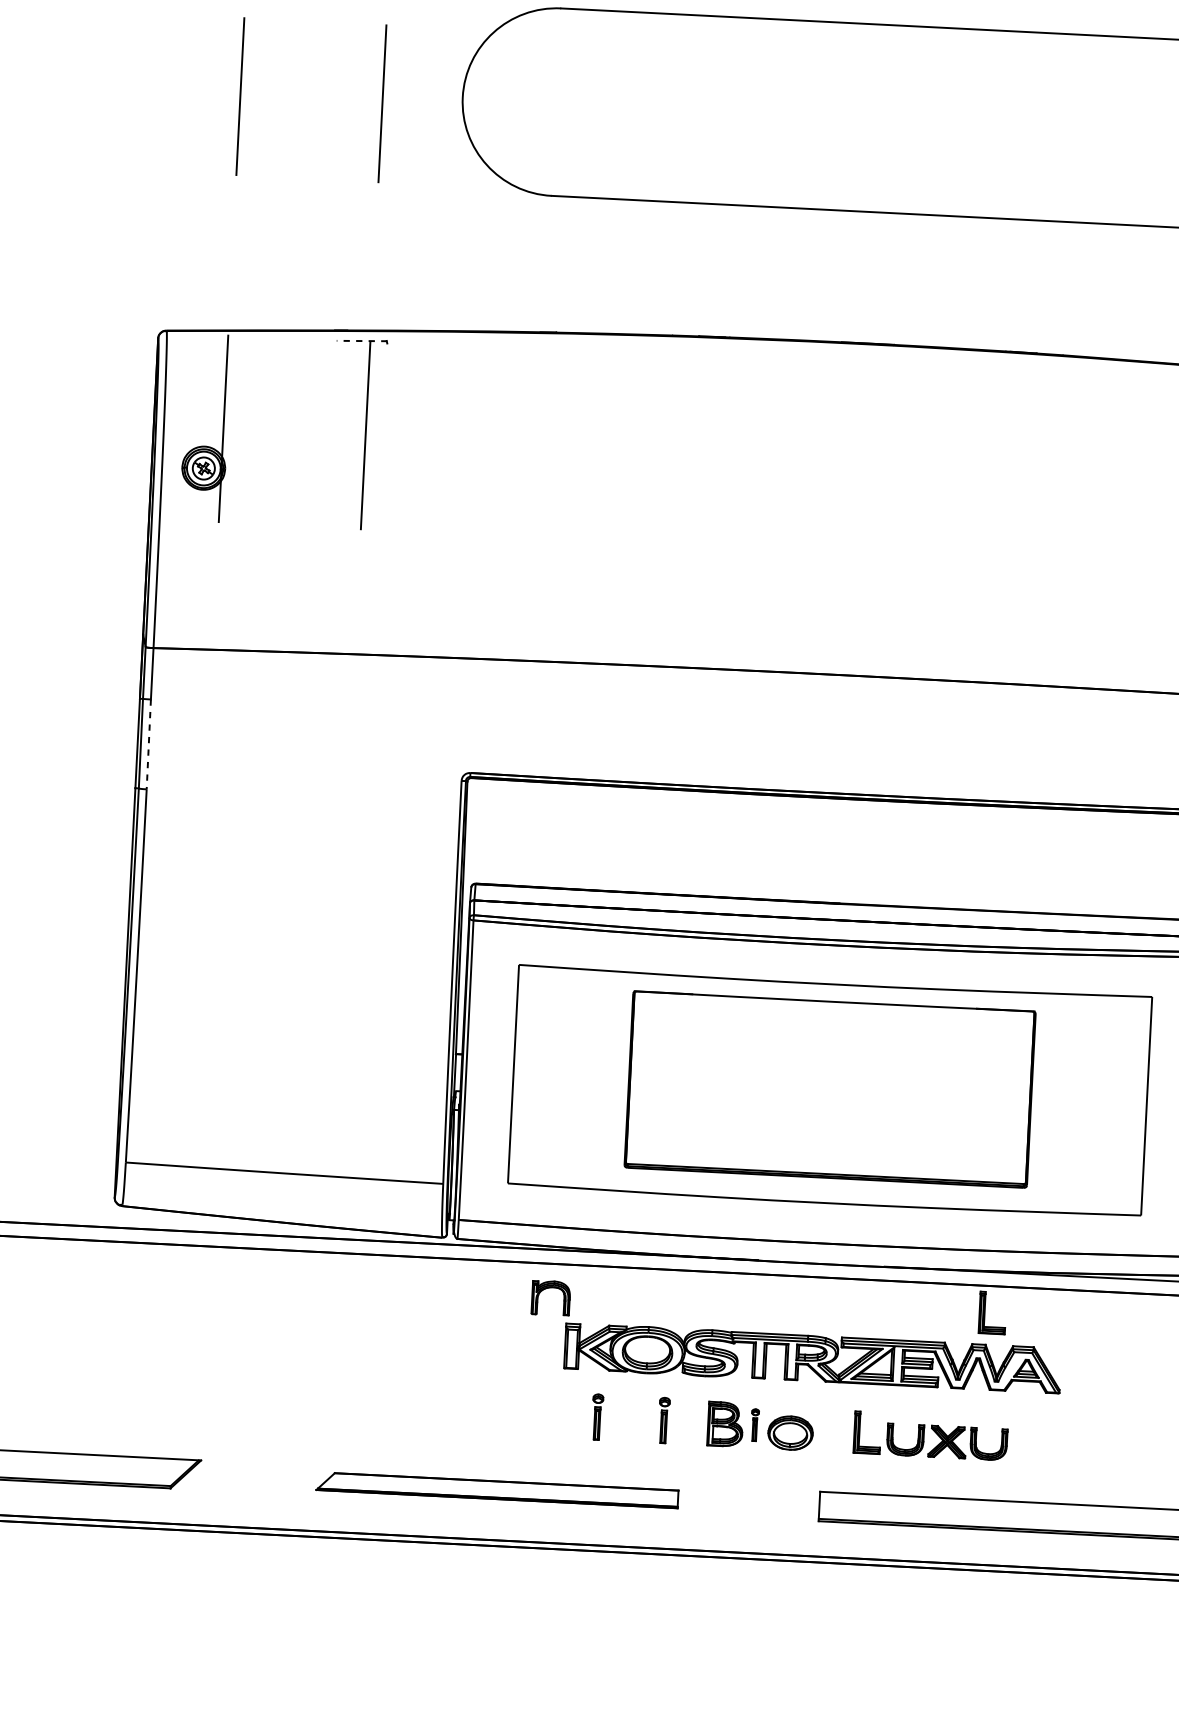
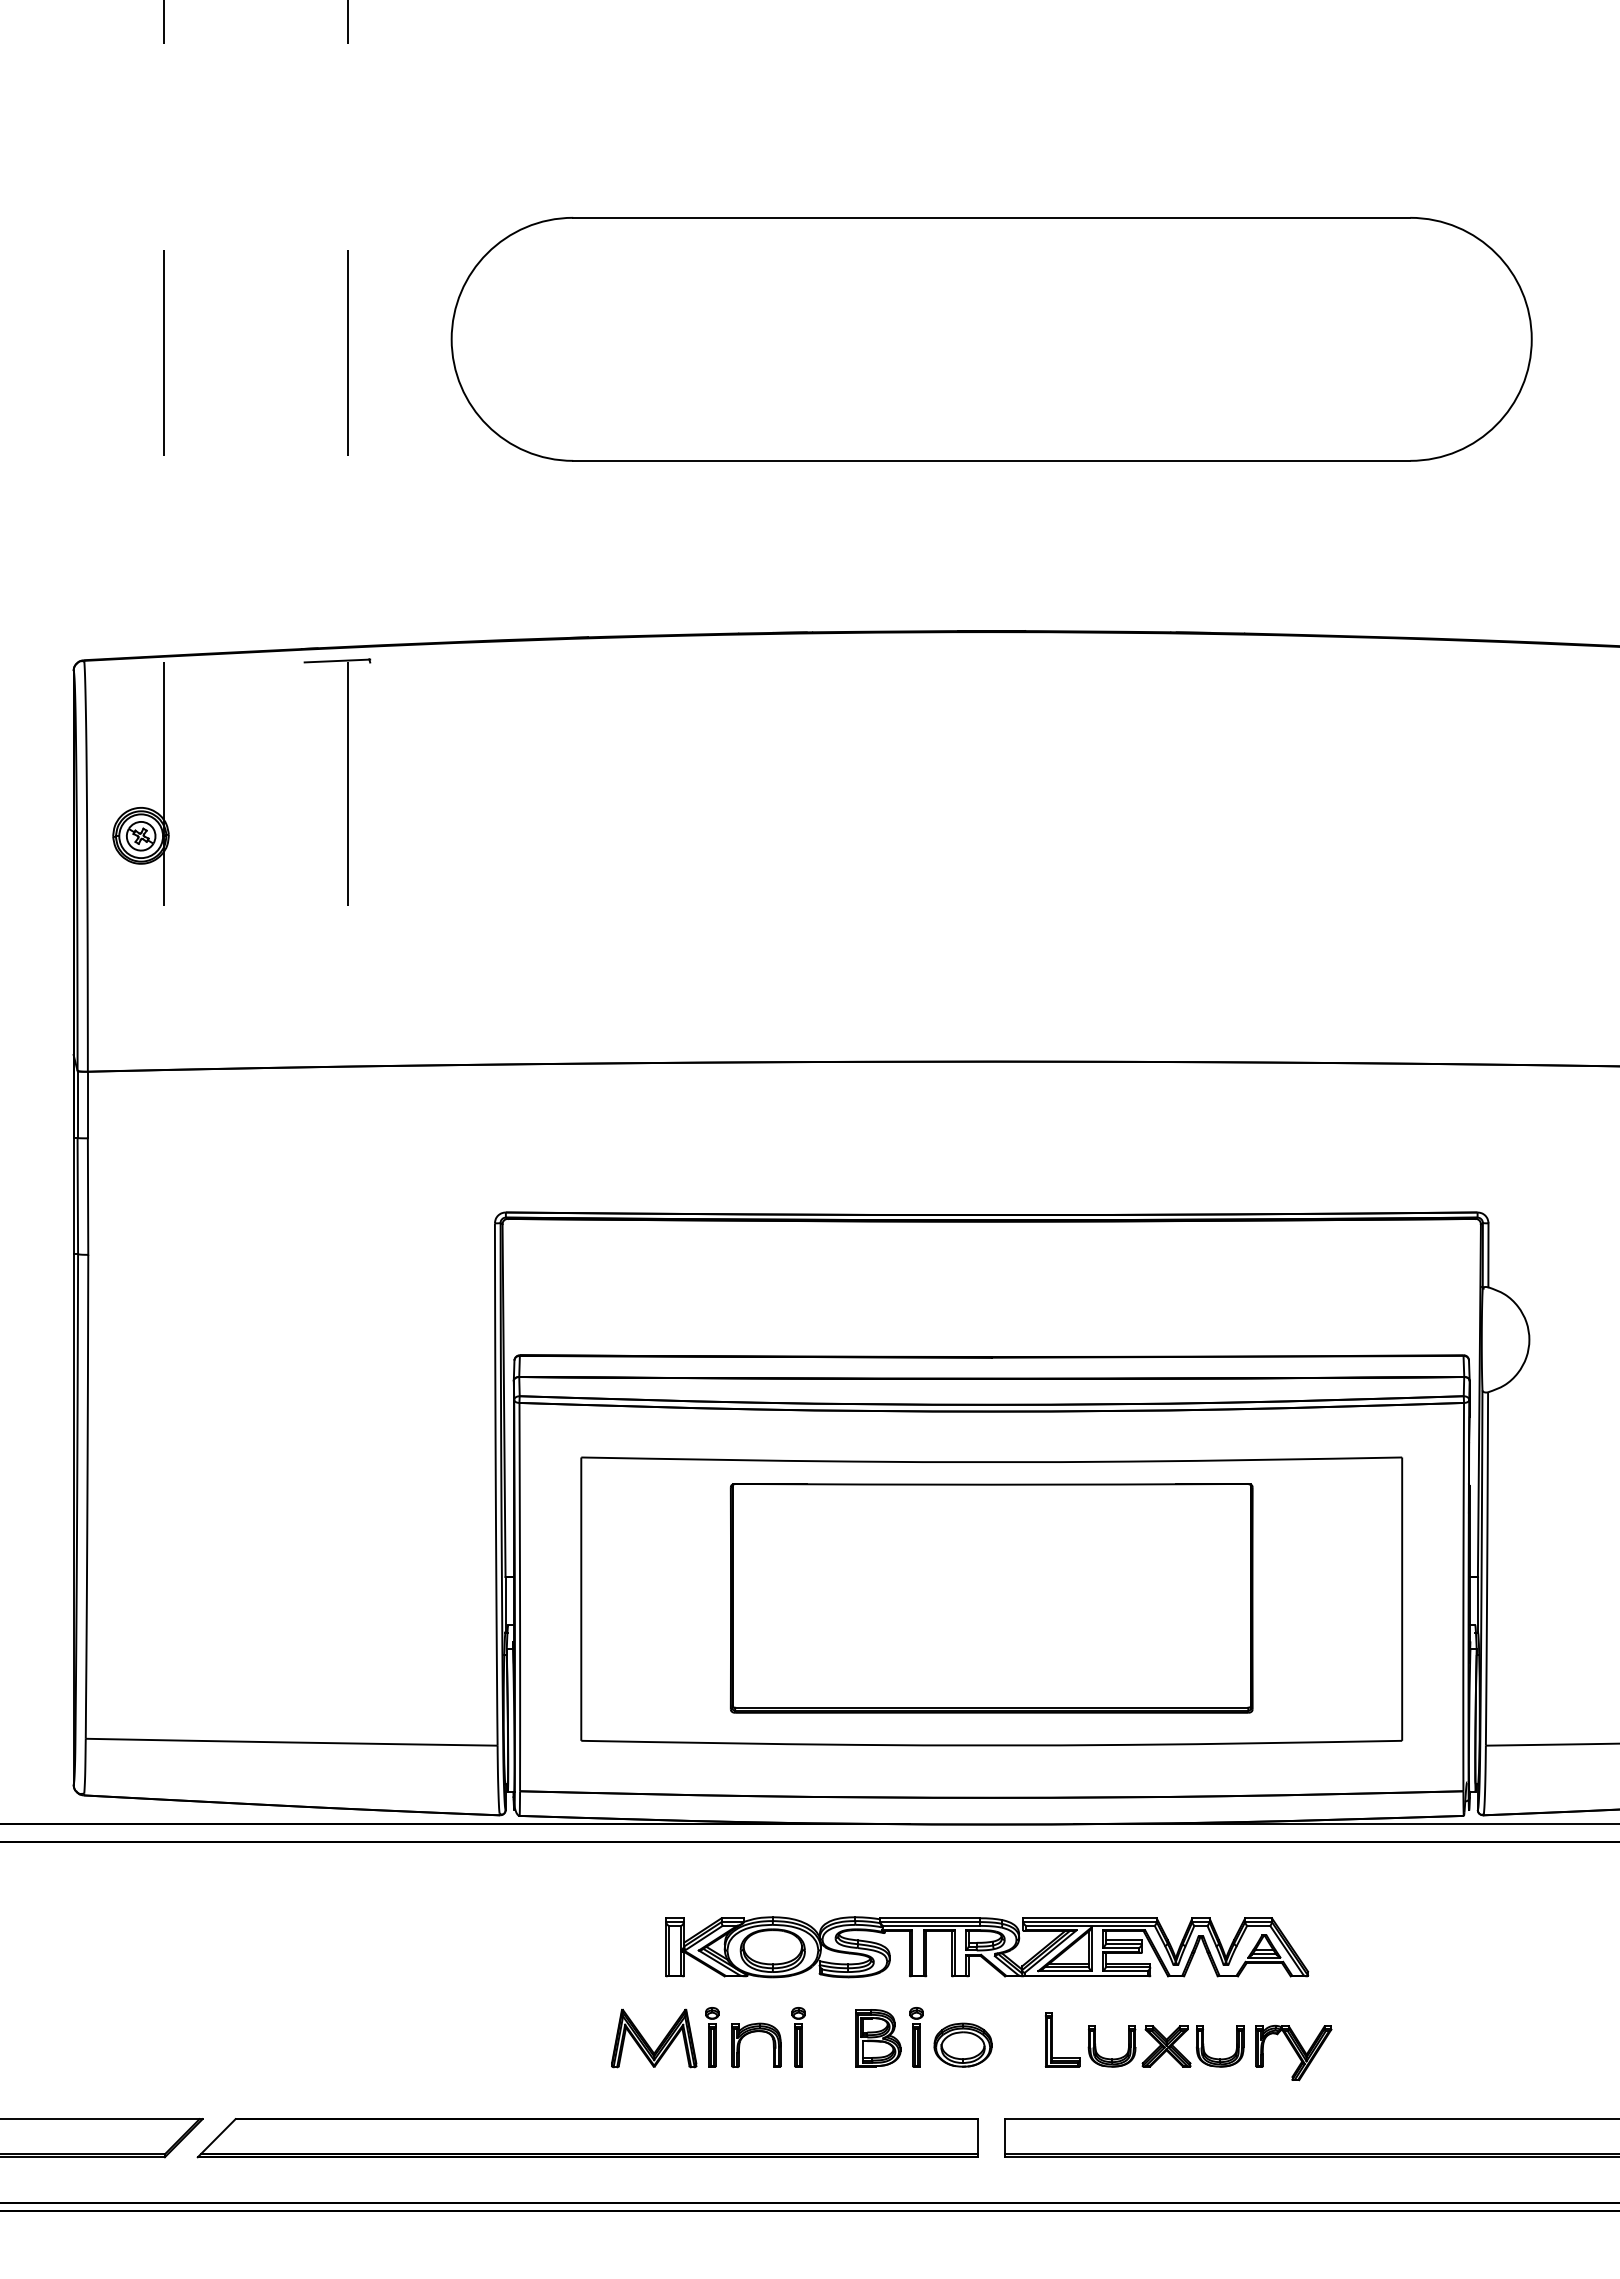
line: (362, 341) -> (337, 661), dashed -> solid
line: (149, 745) -> (88, 1197), dashed -> solid
part: (551, 1288) -> (756, 2032), moved
part: (984, 1312) -> (1206, 1876), removed
part: (558, 1418) -> (661, 2041), added
part: (754, 1425) -> (916, 2037), size x1.43
part: (1045, 1451) -> (1293, 2052), added
part: (497, 1490) -> (587, 2138), size x1.67

